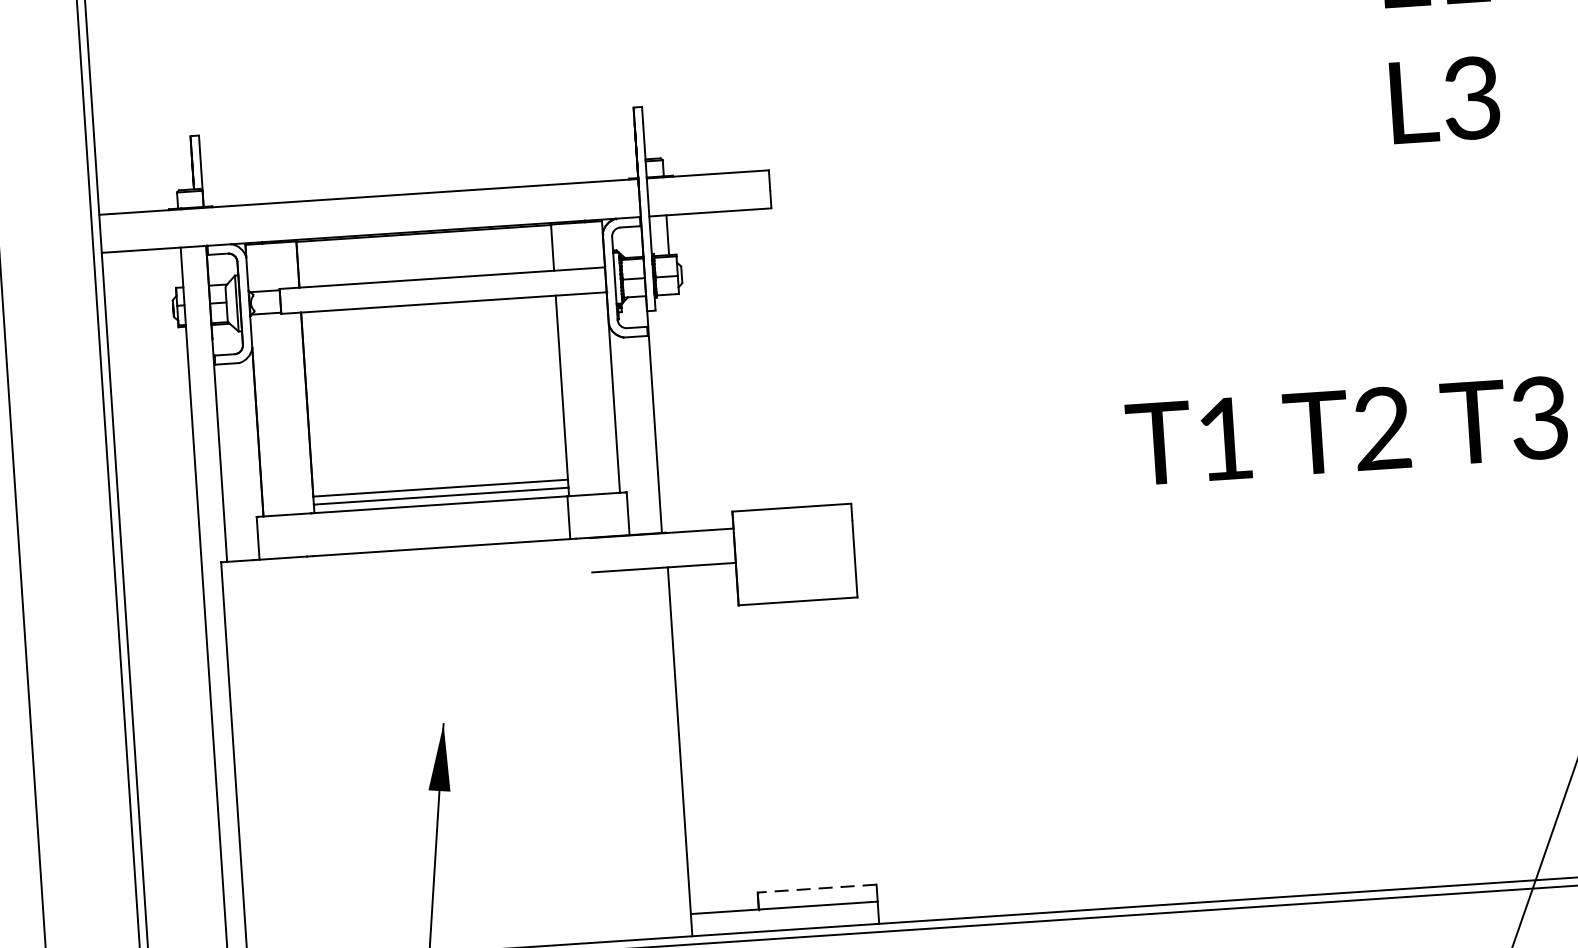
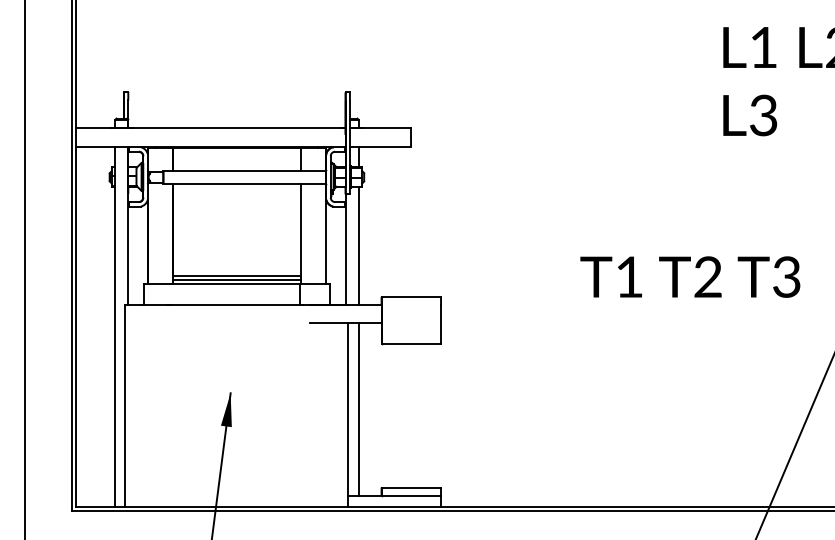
line: (679, 411) -> (358, 245), added
line: (701, 739) -> (358, 409), added
line: (817, 888) -> (411, 487), dashed -> solid

